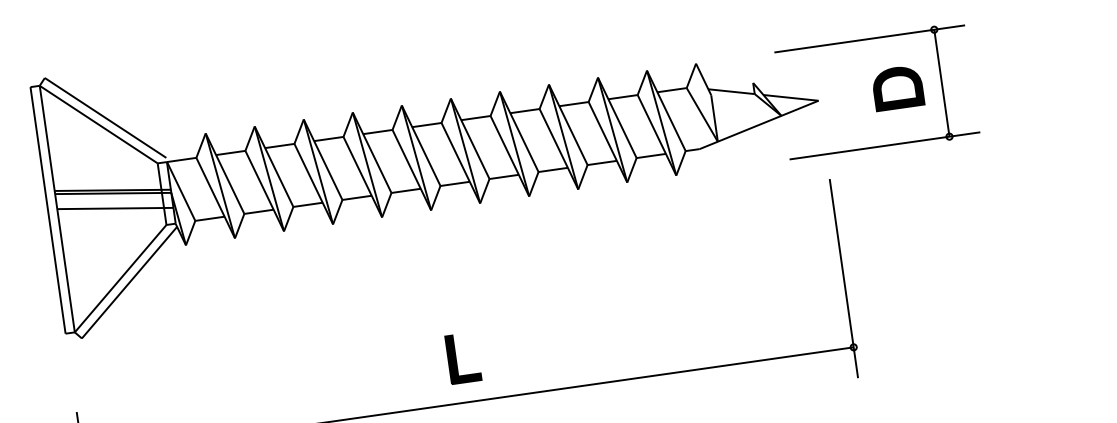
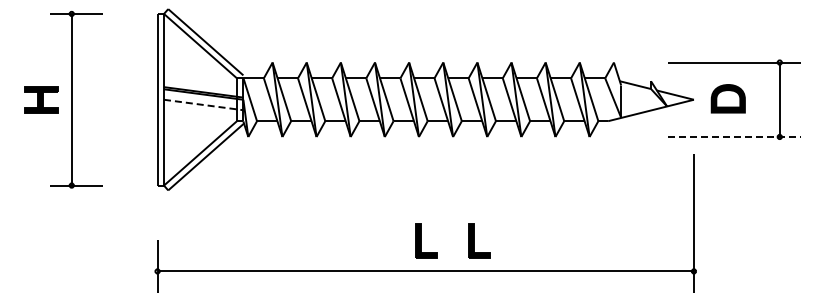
part: (896, 87) -> (727, 98), moved
line: (886, 146) -> (735, 137), solid -> dashed
line: (116, 209) -> (204, 105), solid -> dashed
part: (539, 346) -> (479, 240), added

